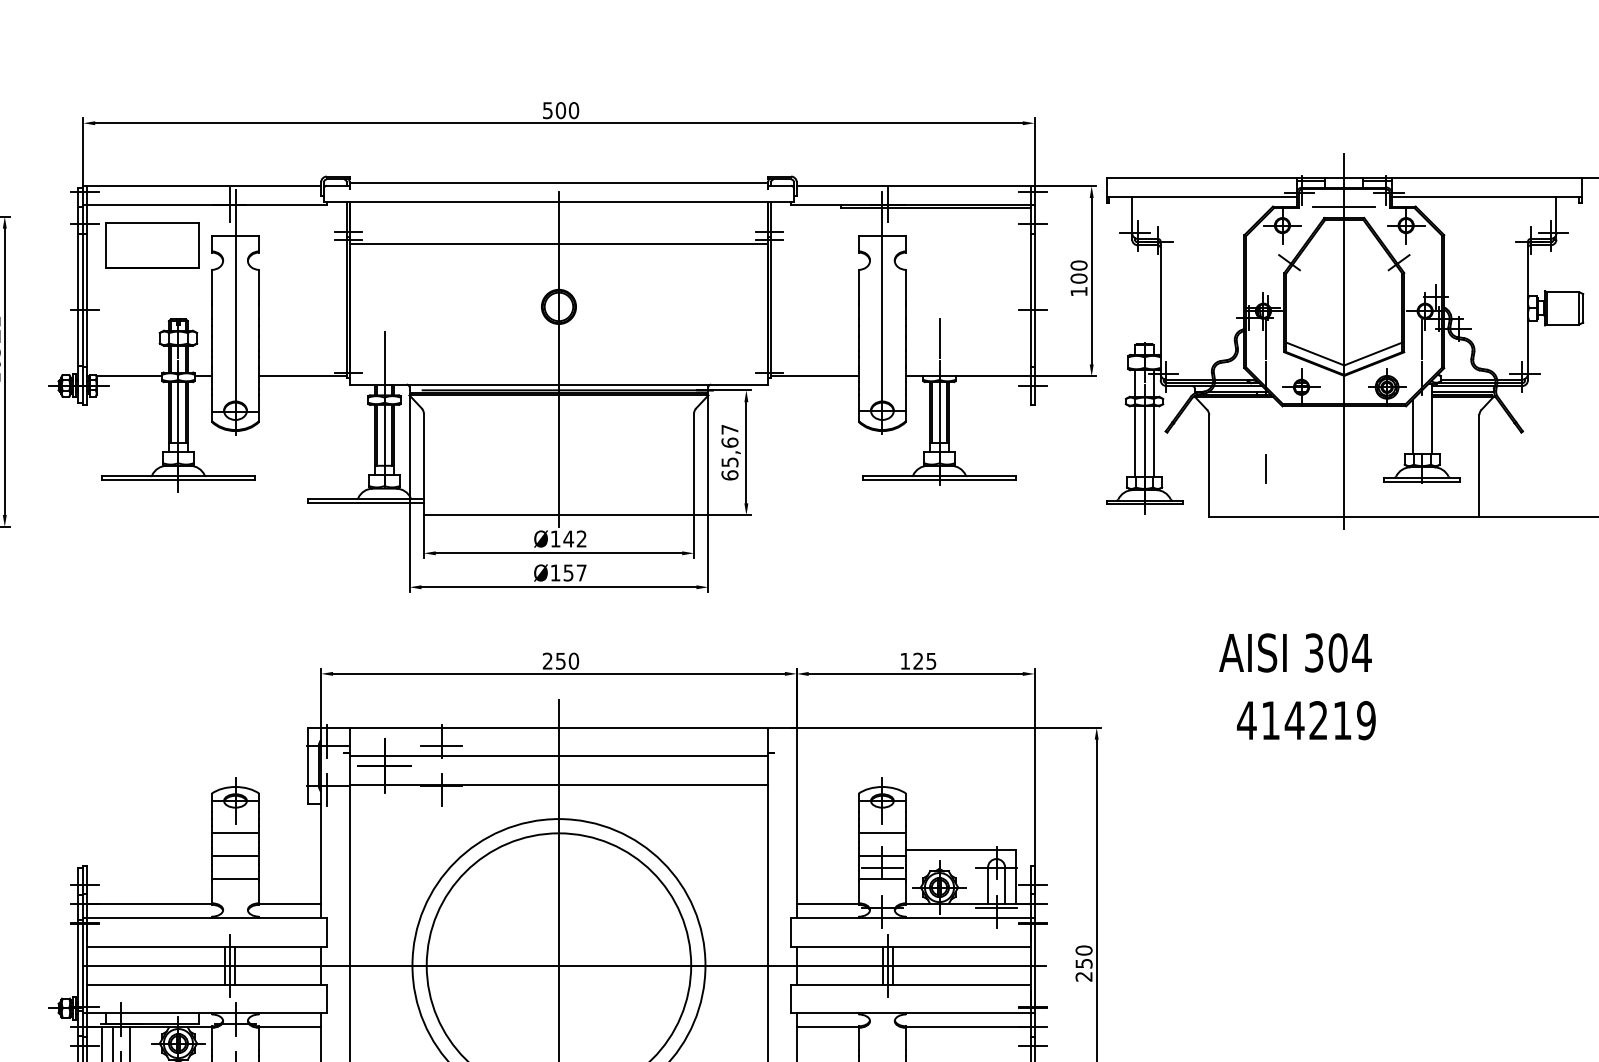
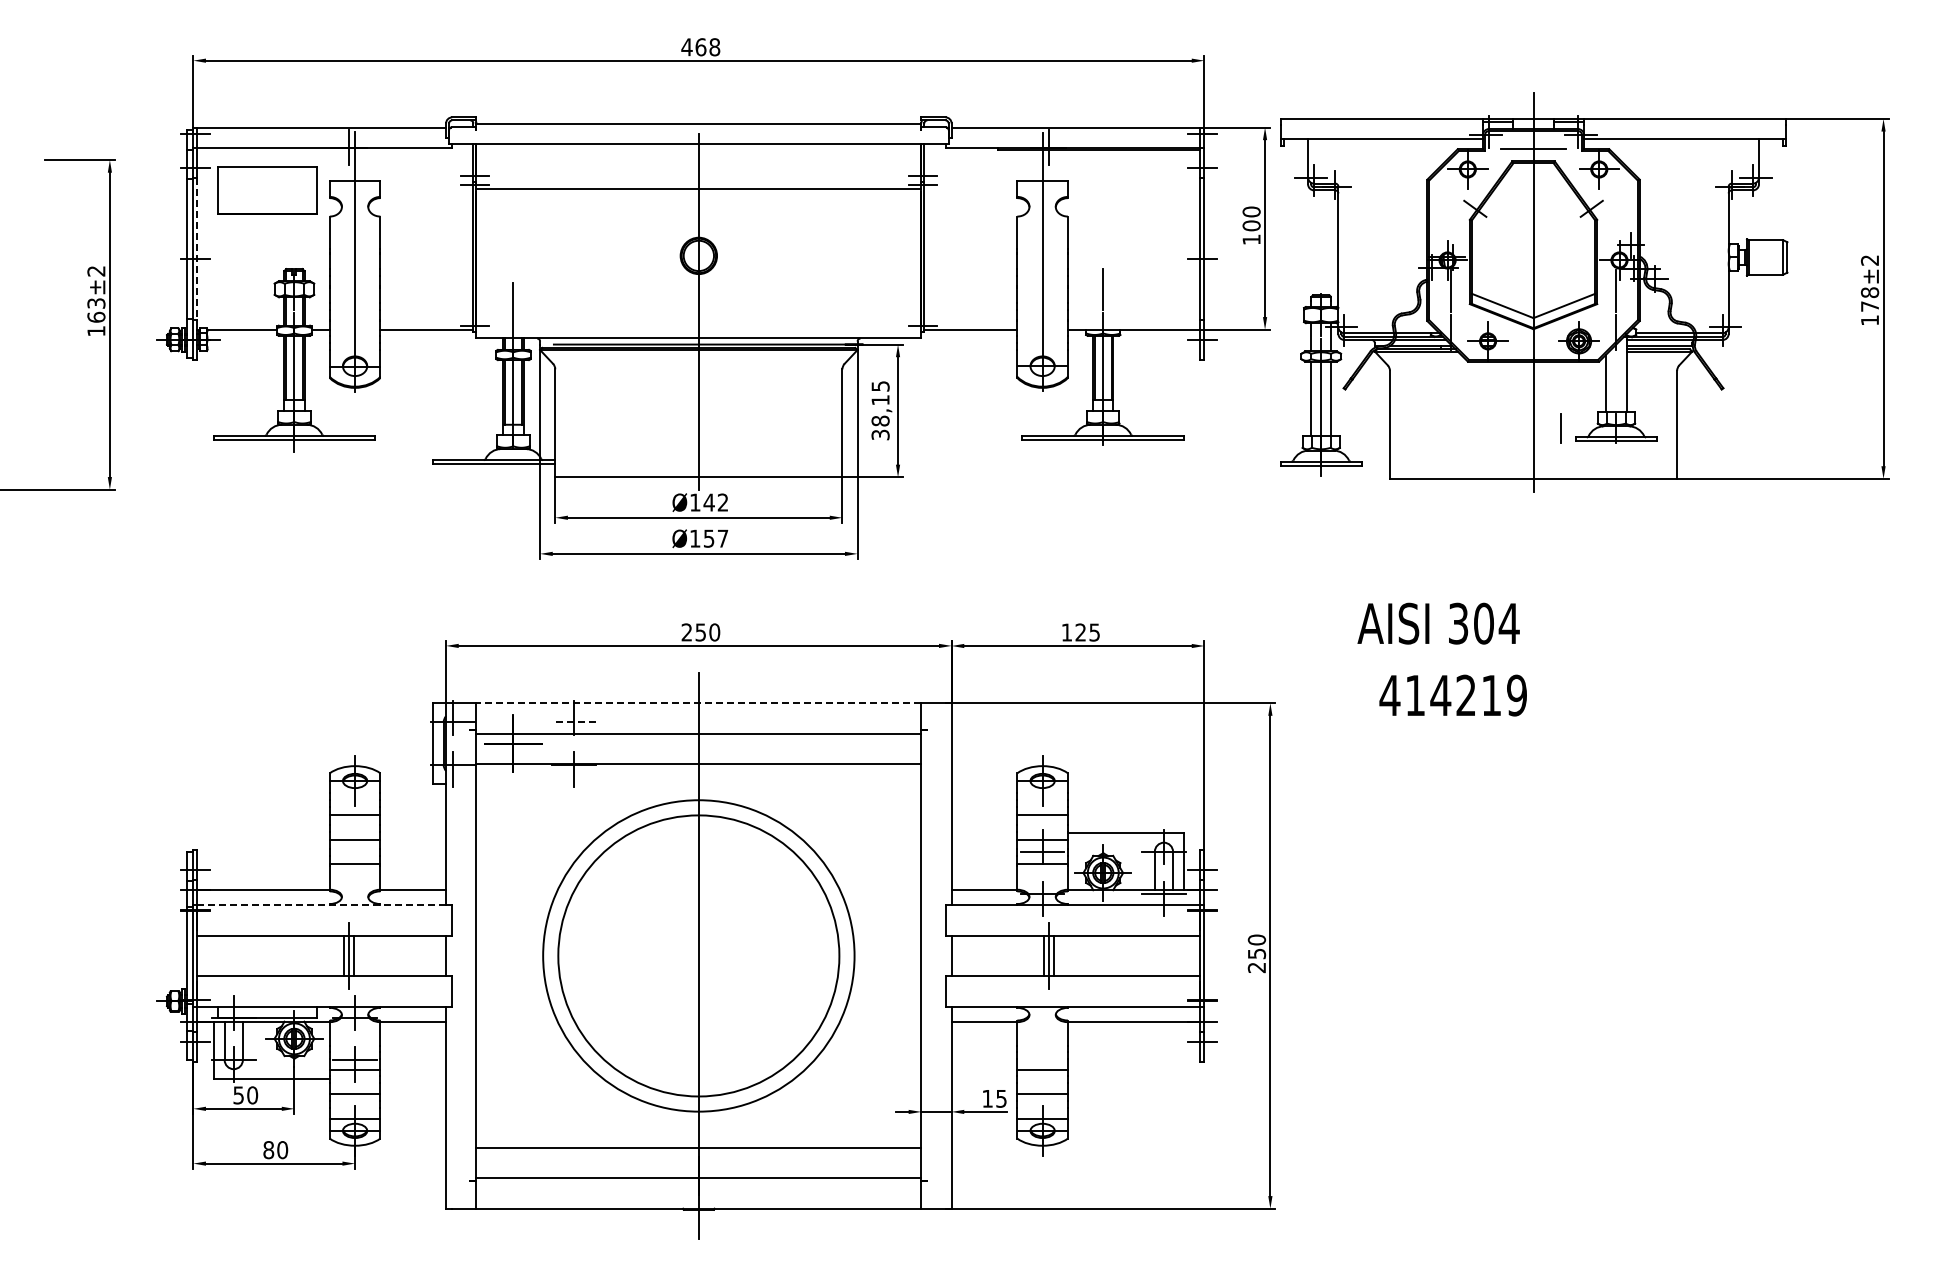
text: (560, 110) -> (700, 47), 500 -> 468
line: (87, 299) -> (197, 248), solid -> dashed
text: (729, 452) -> (880, 410), 65,67 -> 38,15
line: (1266, 469) -> (1560, 428), moved
text: (1295, 652) -> (1438, 623), moved
text: (1305, 720) -> (1452, 695), moved
line: (558, 728) -> (698, 703), solid -> dashed
line: (441, 745) -> (574, 722), solid -> dashed
line: (204, 918) -> (322, 905), solid -> dashed
line: (563, 965) -> (703, 955), removed

